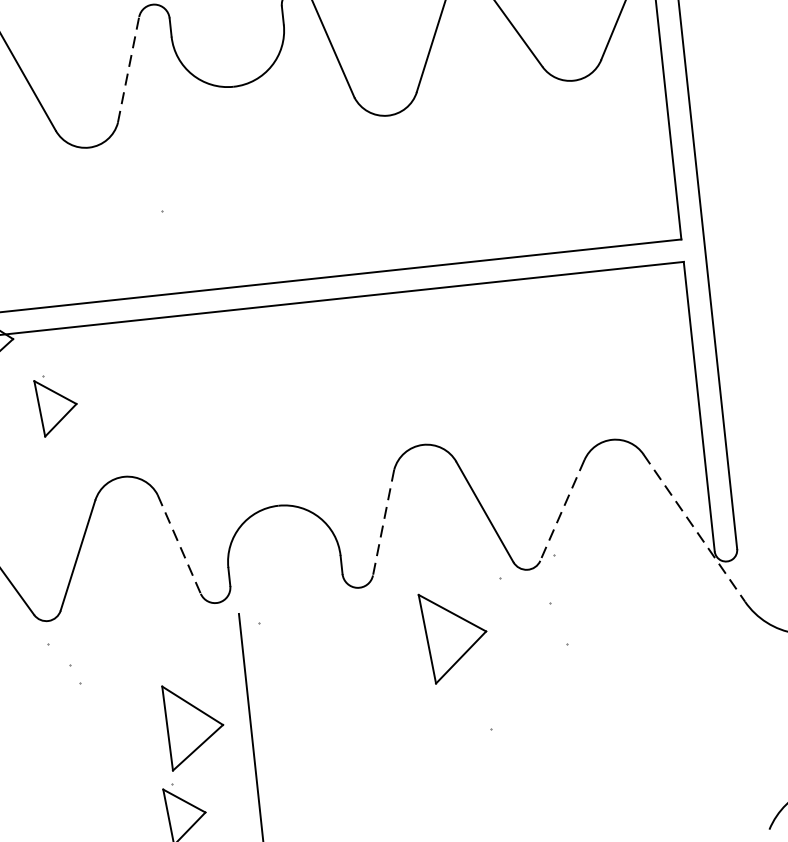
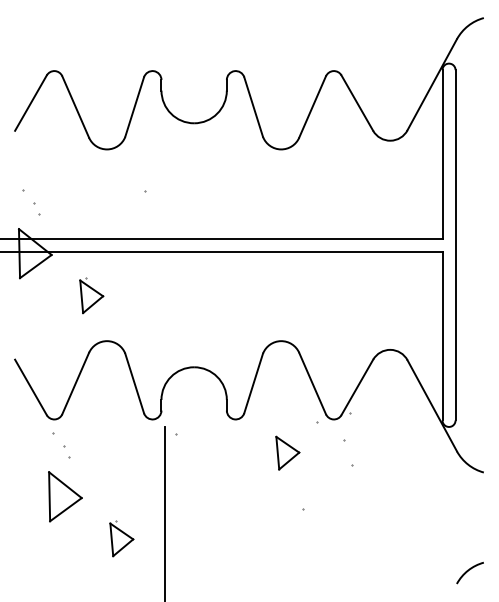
line: (128, 68) -> (134, 106), dashed -> solid
part: (56, 404) -> (91, 295), moved
line: (562, 510) -> (357, 387), dashed -> solid
line: (383, 522) -> (253, 383), dashed -> solid
line: (694, 527) -> (432, 405), dashed -> solid
line: (179, 544) -> (134, 383), dashed -> solid
part: (454, 634) -> (287, 452), size x0.62
part: (194, 725) -> (65, 496), moved

